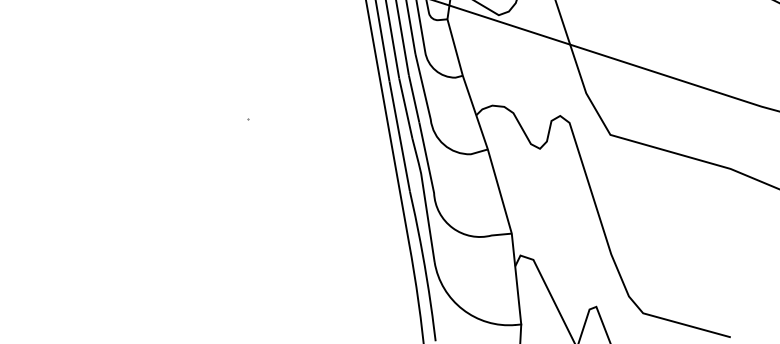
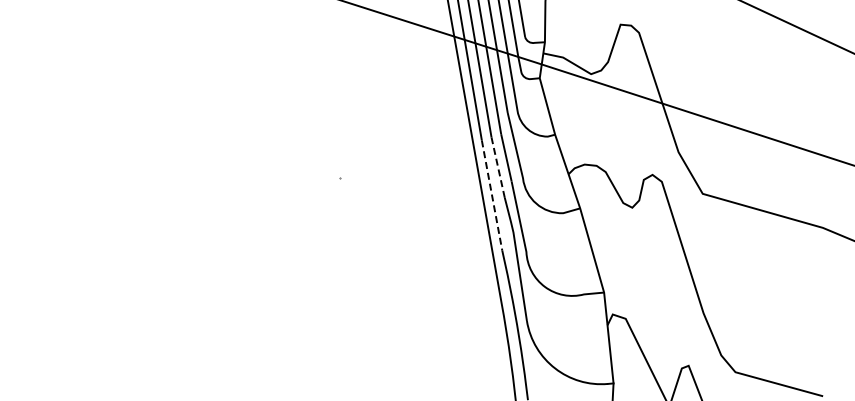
line: (406, 108) -> (498, 167), solid -> dashed
line: (400, 137) -> (492, 196), solid -> dashed

